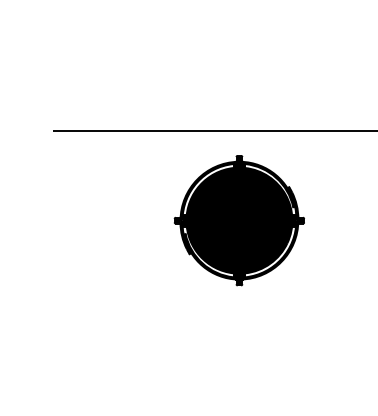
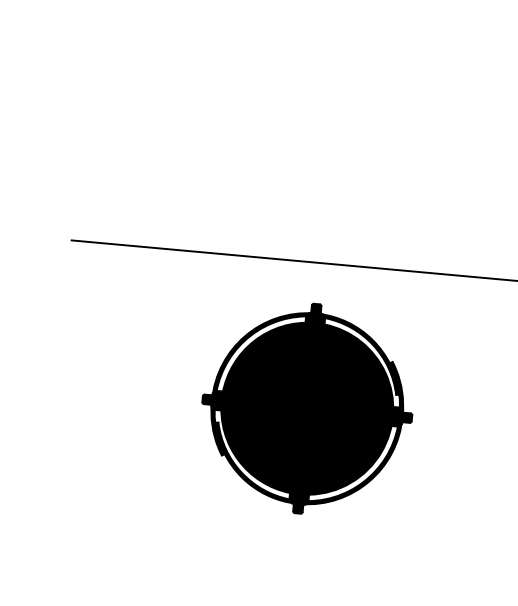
part: (238, 220) -> (305, 408), moved

